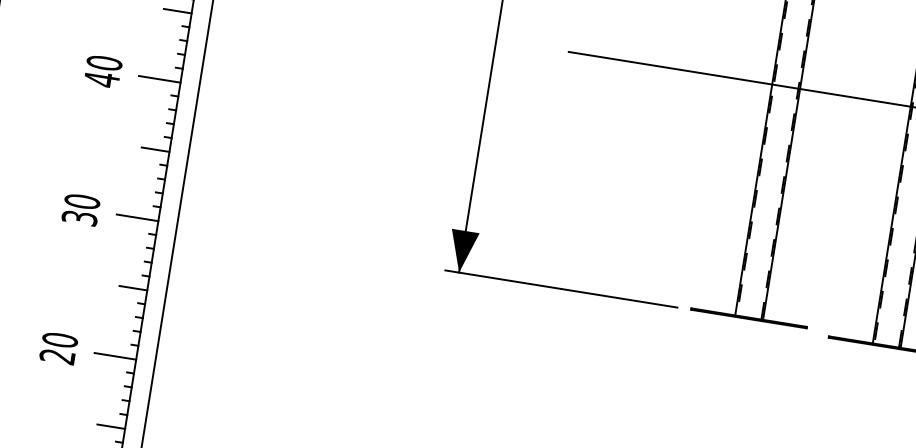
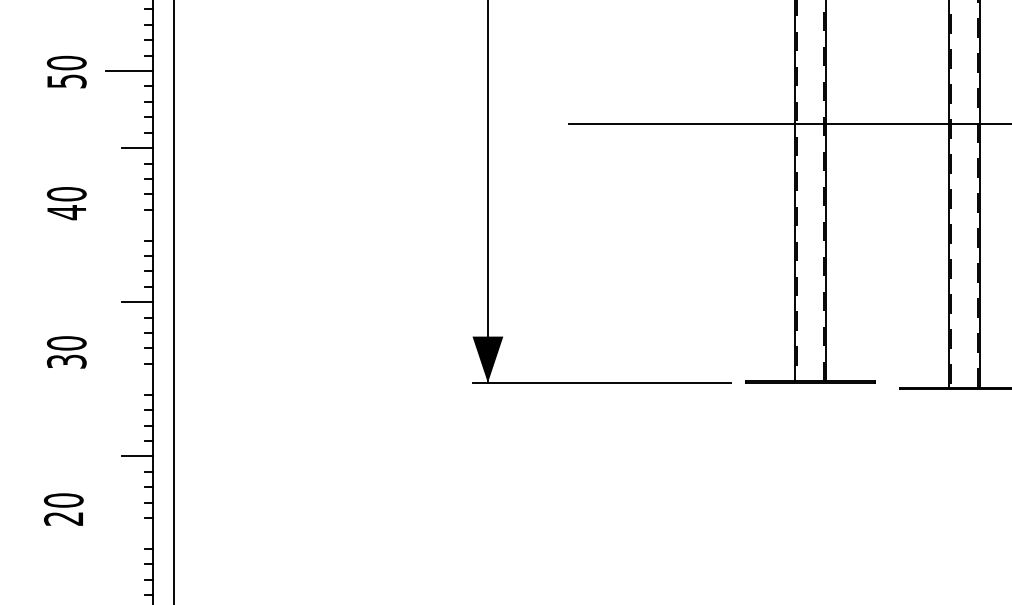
text: (102, 71) -> (66, 203), moved
line: (159, 79) -> (129, 225), removed
text: (80, 209) -> (66, 352), moved
line: (137, 218) -> (129, 379), removed
text: (58, 348) -> (63, 509), moved
line: (115, 356) -> (129, 533), removed

